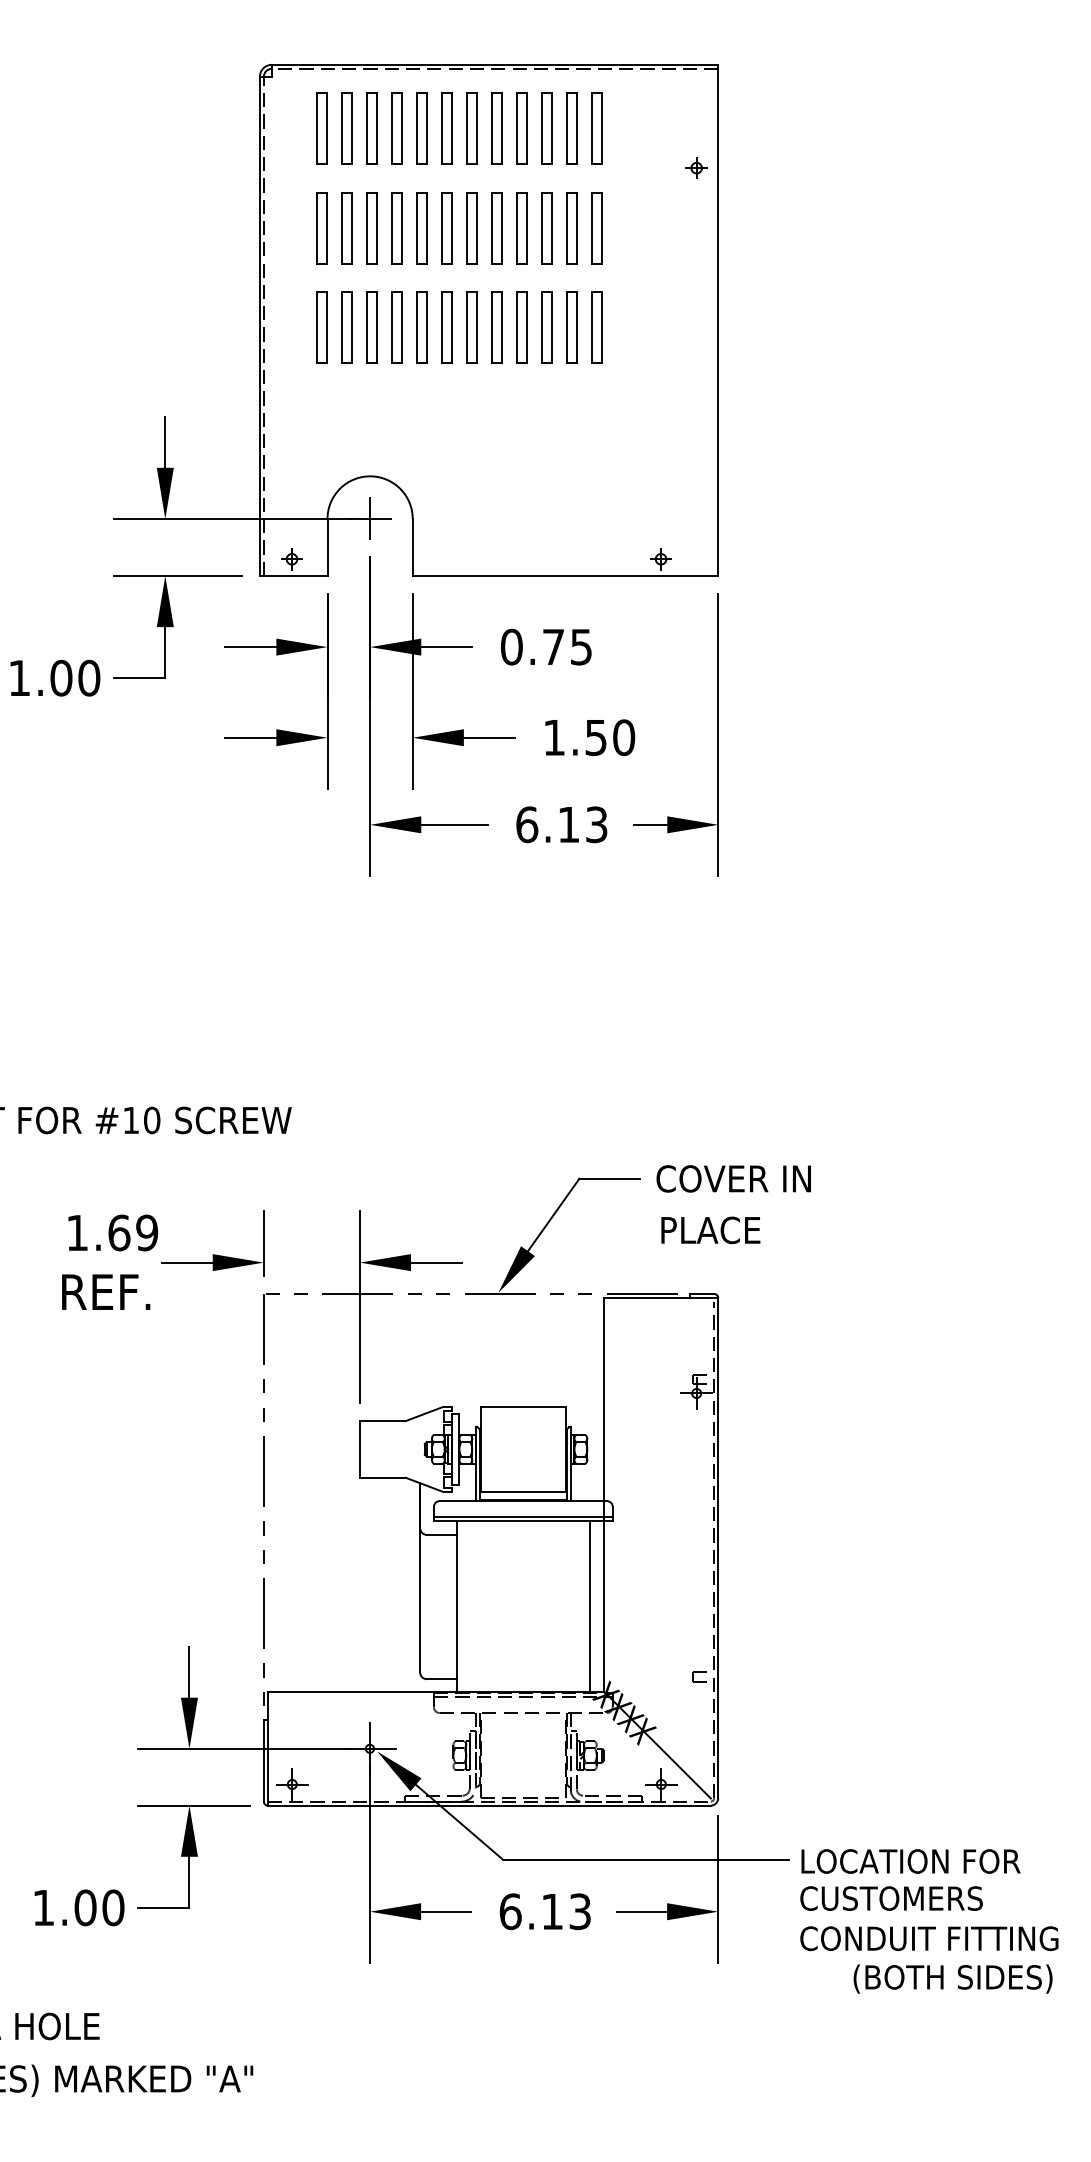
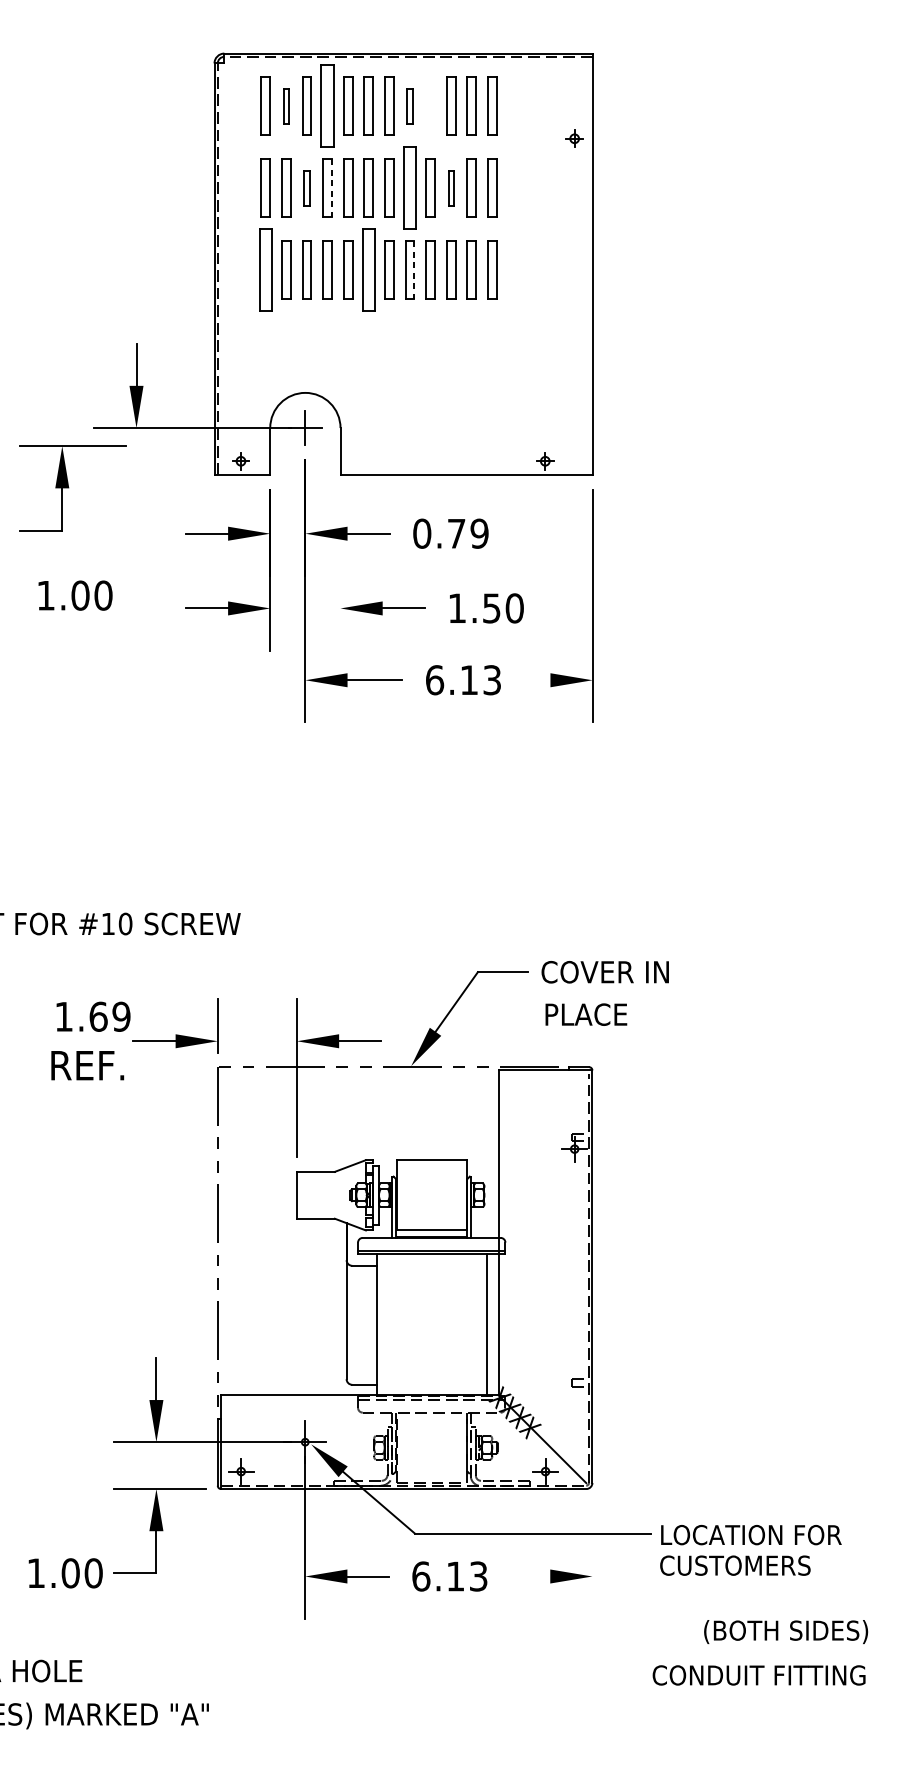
part: (346, 128) -> (285, 106), size x0.6
part: (396, 128) -> (327, 106), size x1.4
part: (496, 128) -> (409, 106), size x0.6
part: (521, 128) -> (430, 106), removed
part: (371, 228) -> (306, 188), size x0.6
line: (402, 228) -> (332, 188), solid -> dashed
part: (496, 228) -> (409, 188), size x1.4
part: (546, 228) -> (450, 188), size x0.6
part: (321, 327) -> (265, 270), size x1.4
part: (446, 327) -> (368, 270), size x1.4
line: (502, 327) -> (414, 270), solid -> dashed
part: (177, 626) -> (72, 487), moved
text: (581, 646) -> (479, 533), 0.75 -> 0.79
text: (55, 677) -> (75, 595), moved
line: (412, 690) -> (340, 569), removed
line: (650, 824) -> (536, 679), removed
line: (718, 1888) -> (592, 1557), removed
line: (642, 1911) -> (529, 1576), removed
text: (929, 1938) -> (759, 1675), moved

